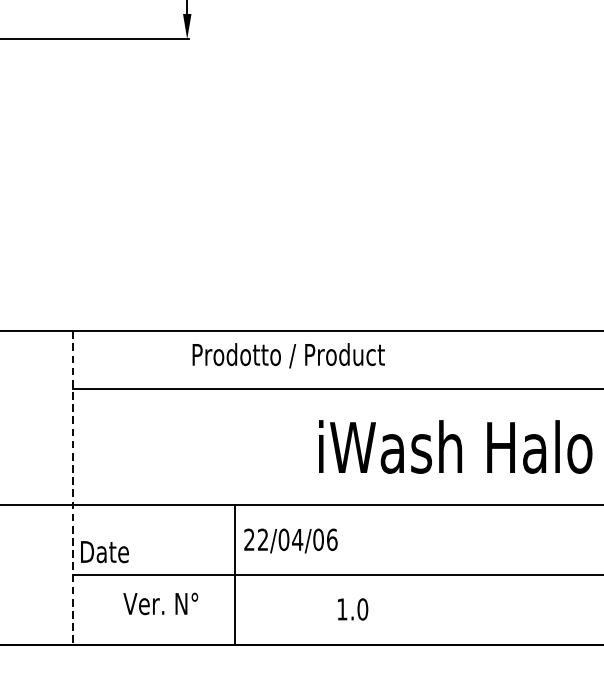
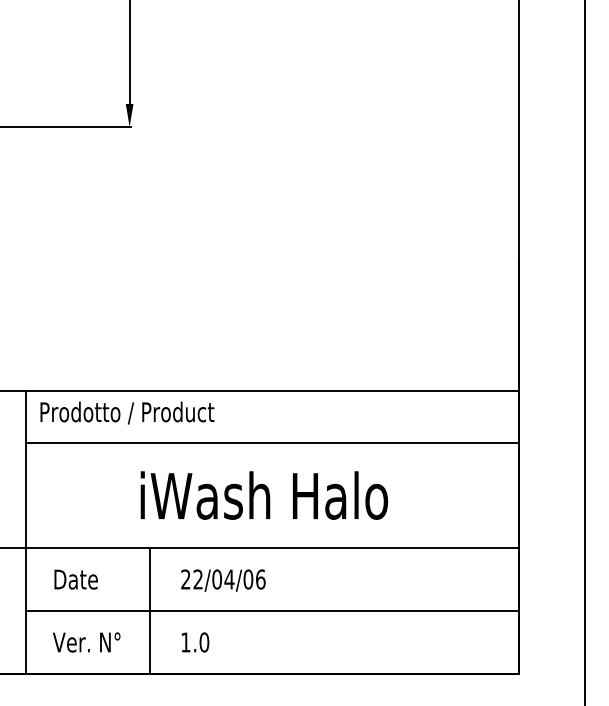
text: (288, 355) -> (127, 412), moved
text: (455, 446) -> (264, 495), moved
line: (72, 487) -> (25, 532), dashed -> solid
text: (104, 551) -> (75, 579), moved
line: (234, 575) -> (150, 611), moved
text: (160, 603) -> (86, 642), moved
text: (352, 609) -> (195, 642), moved

